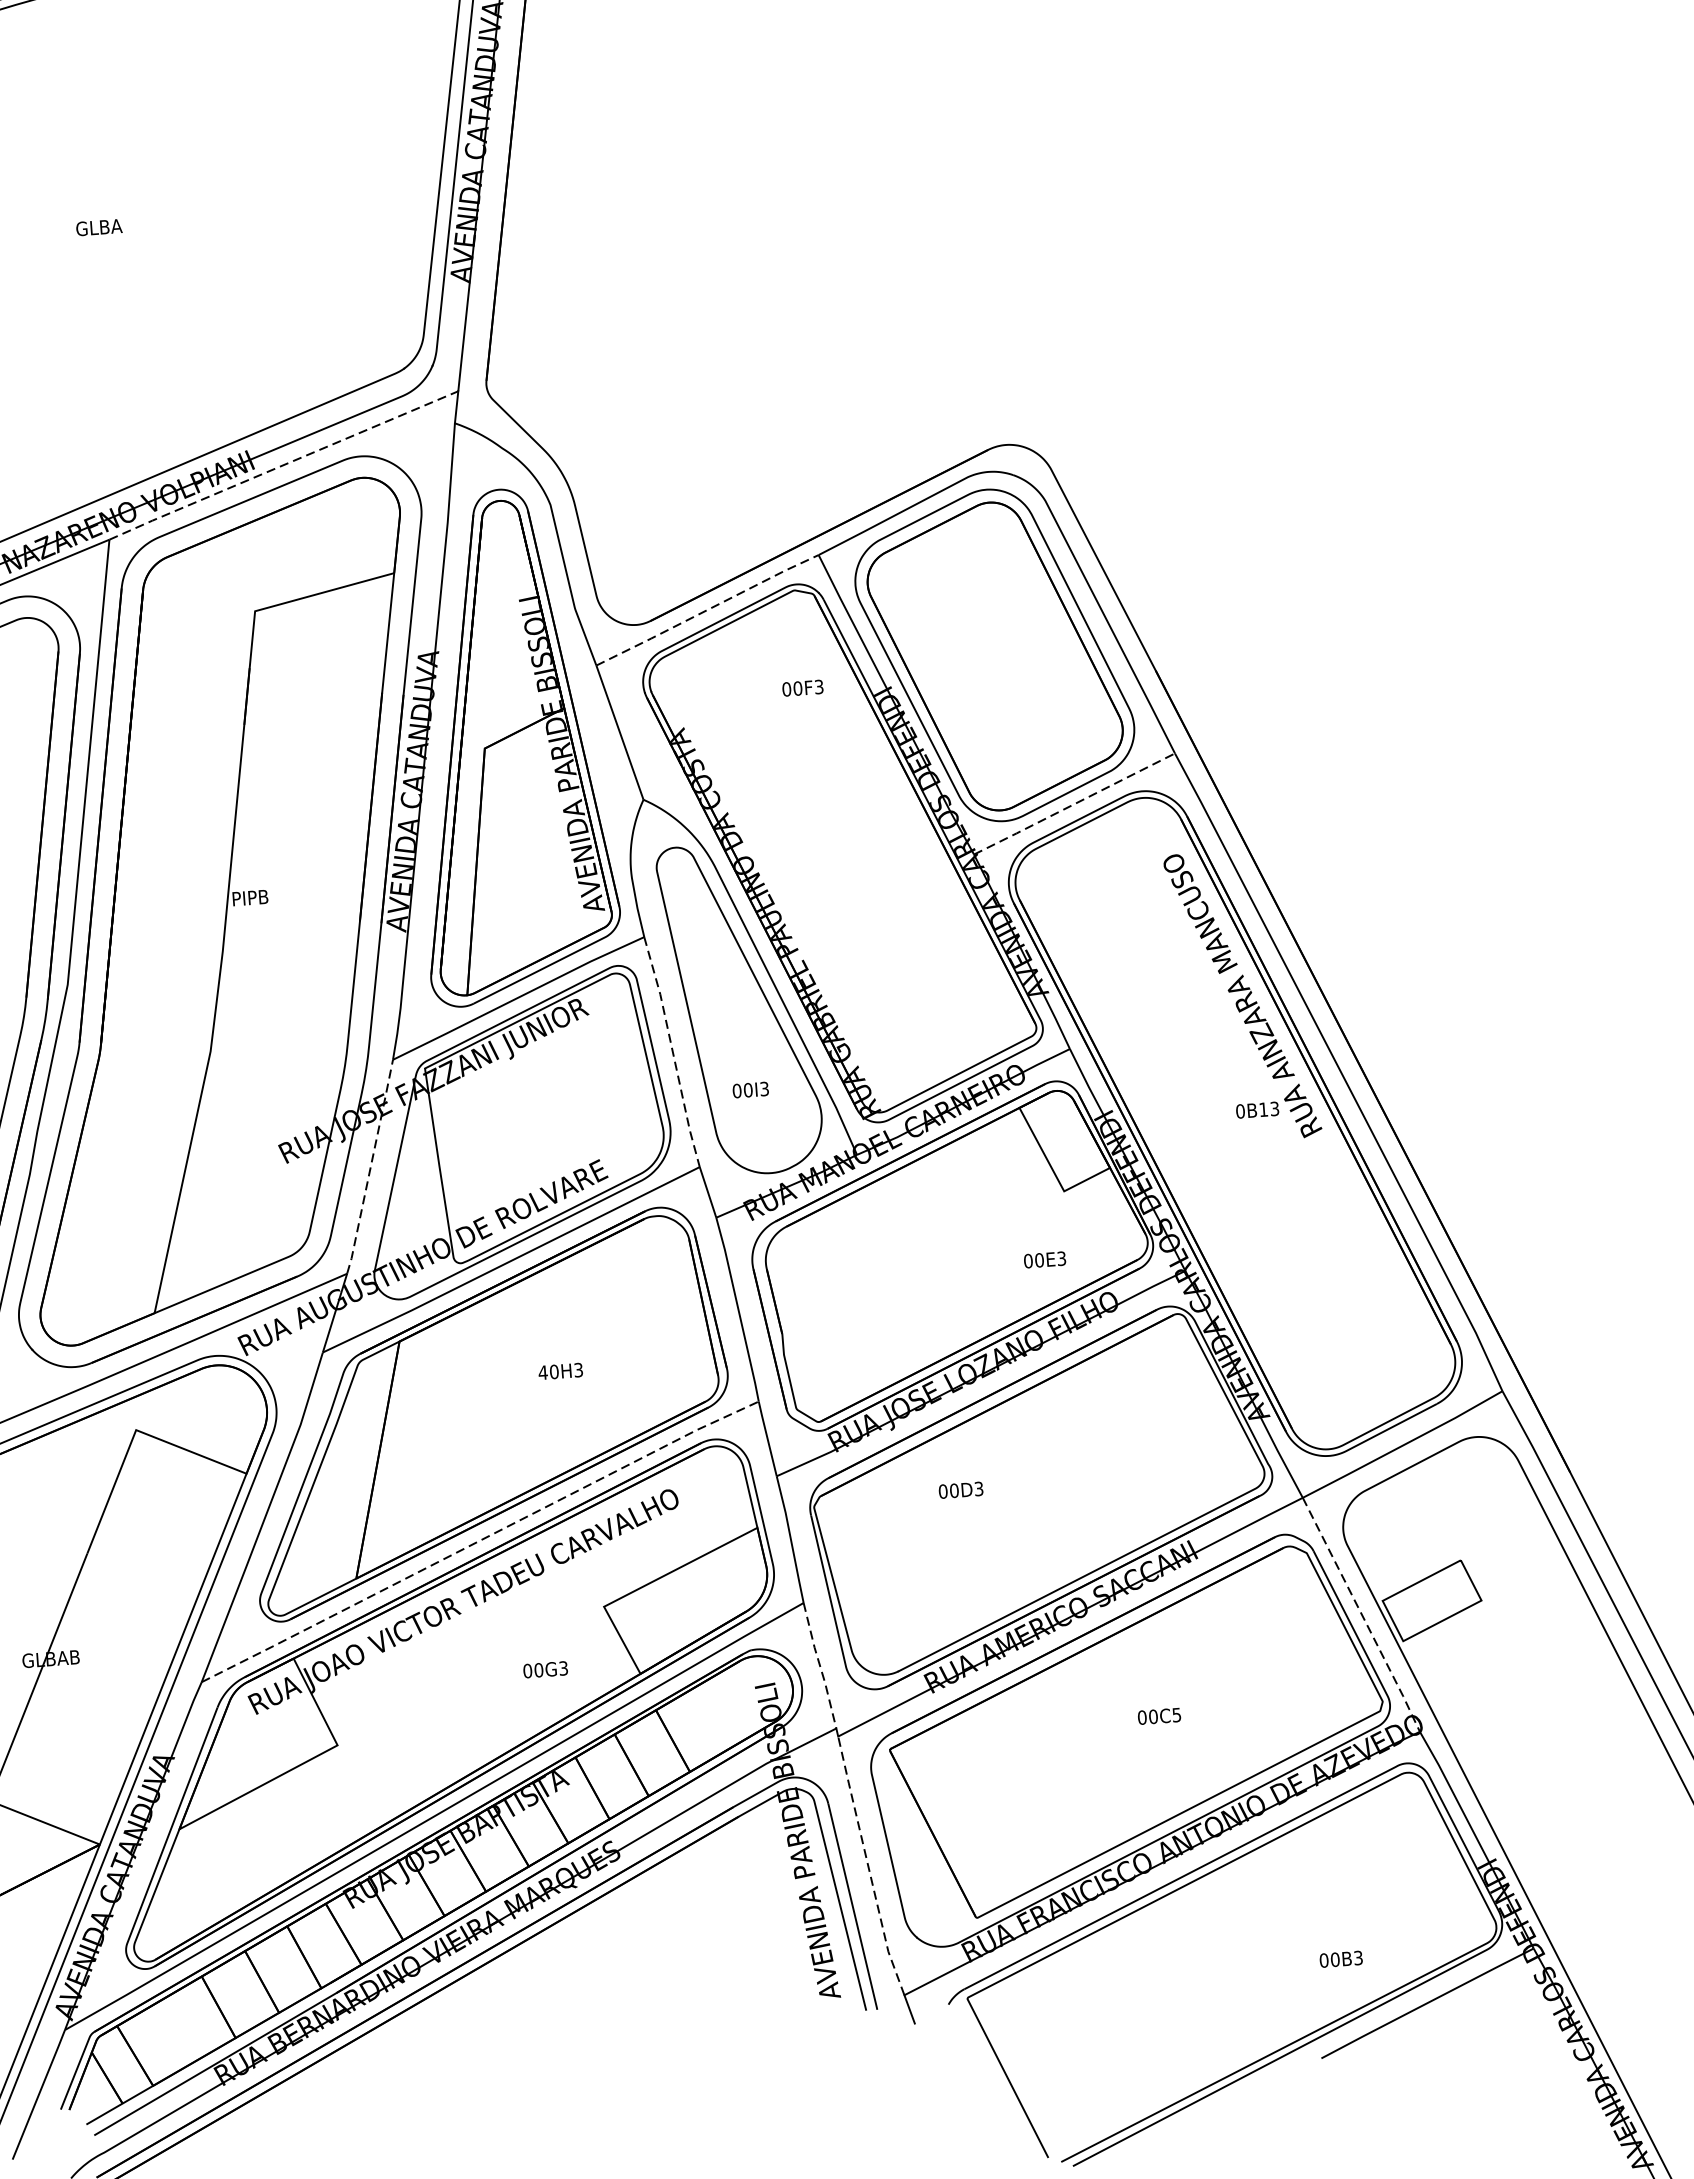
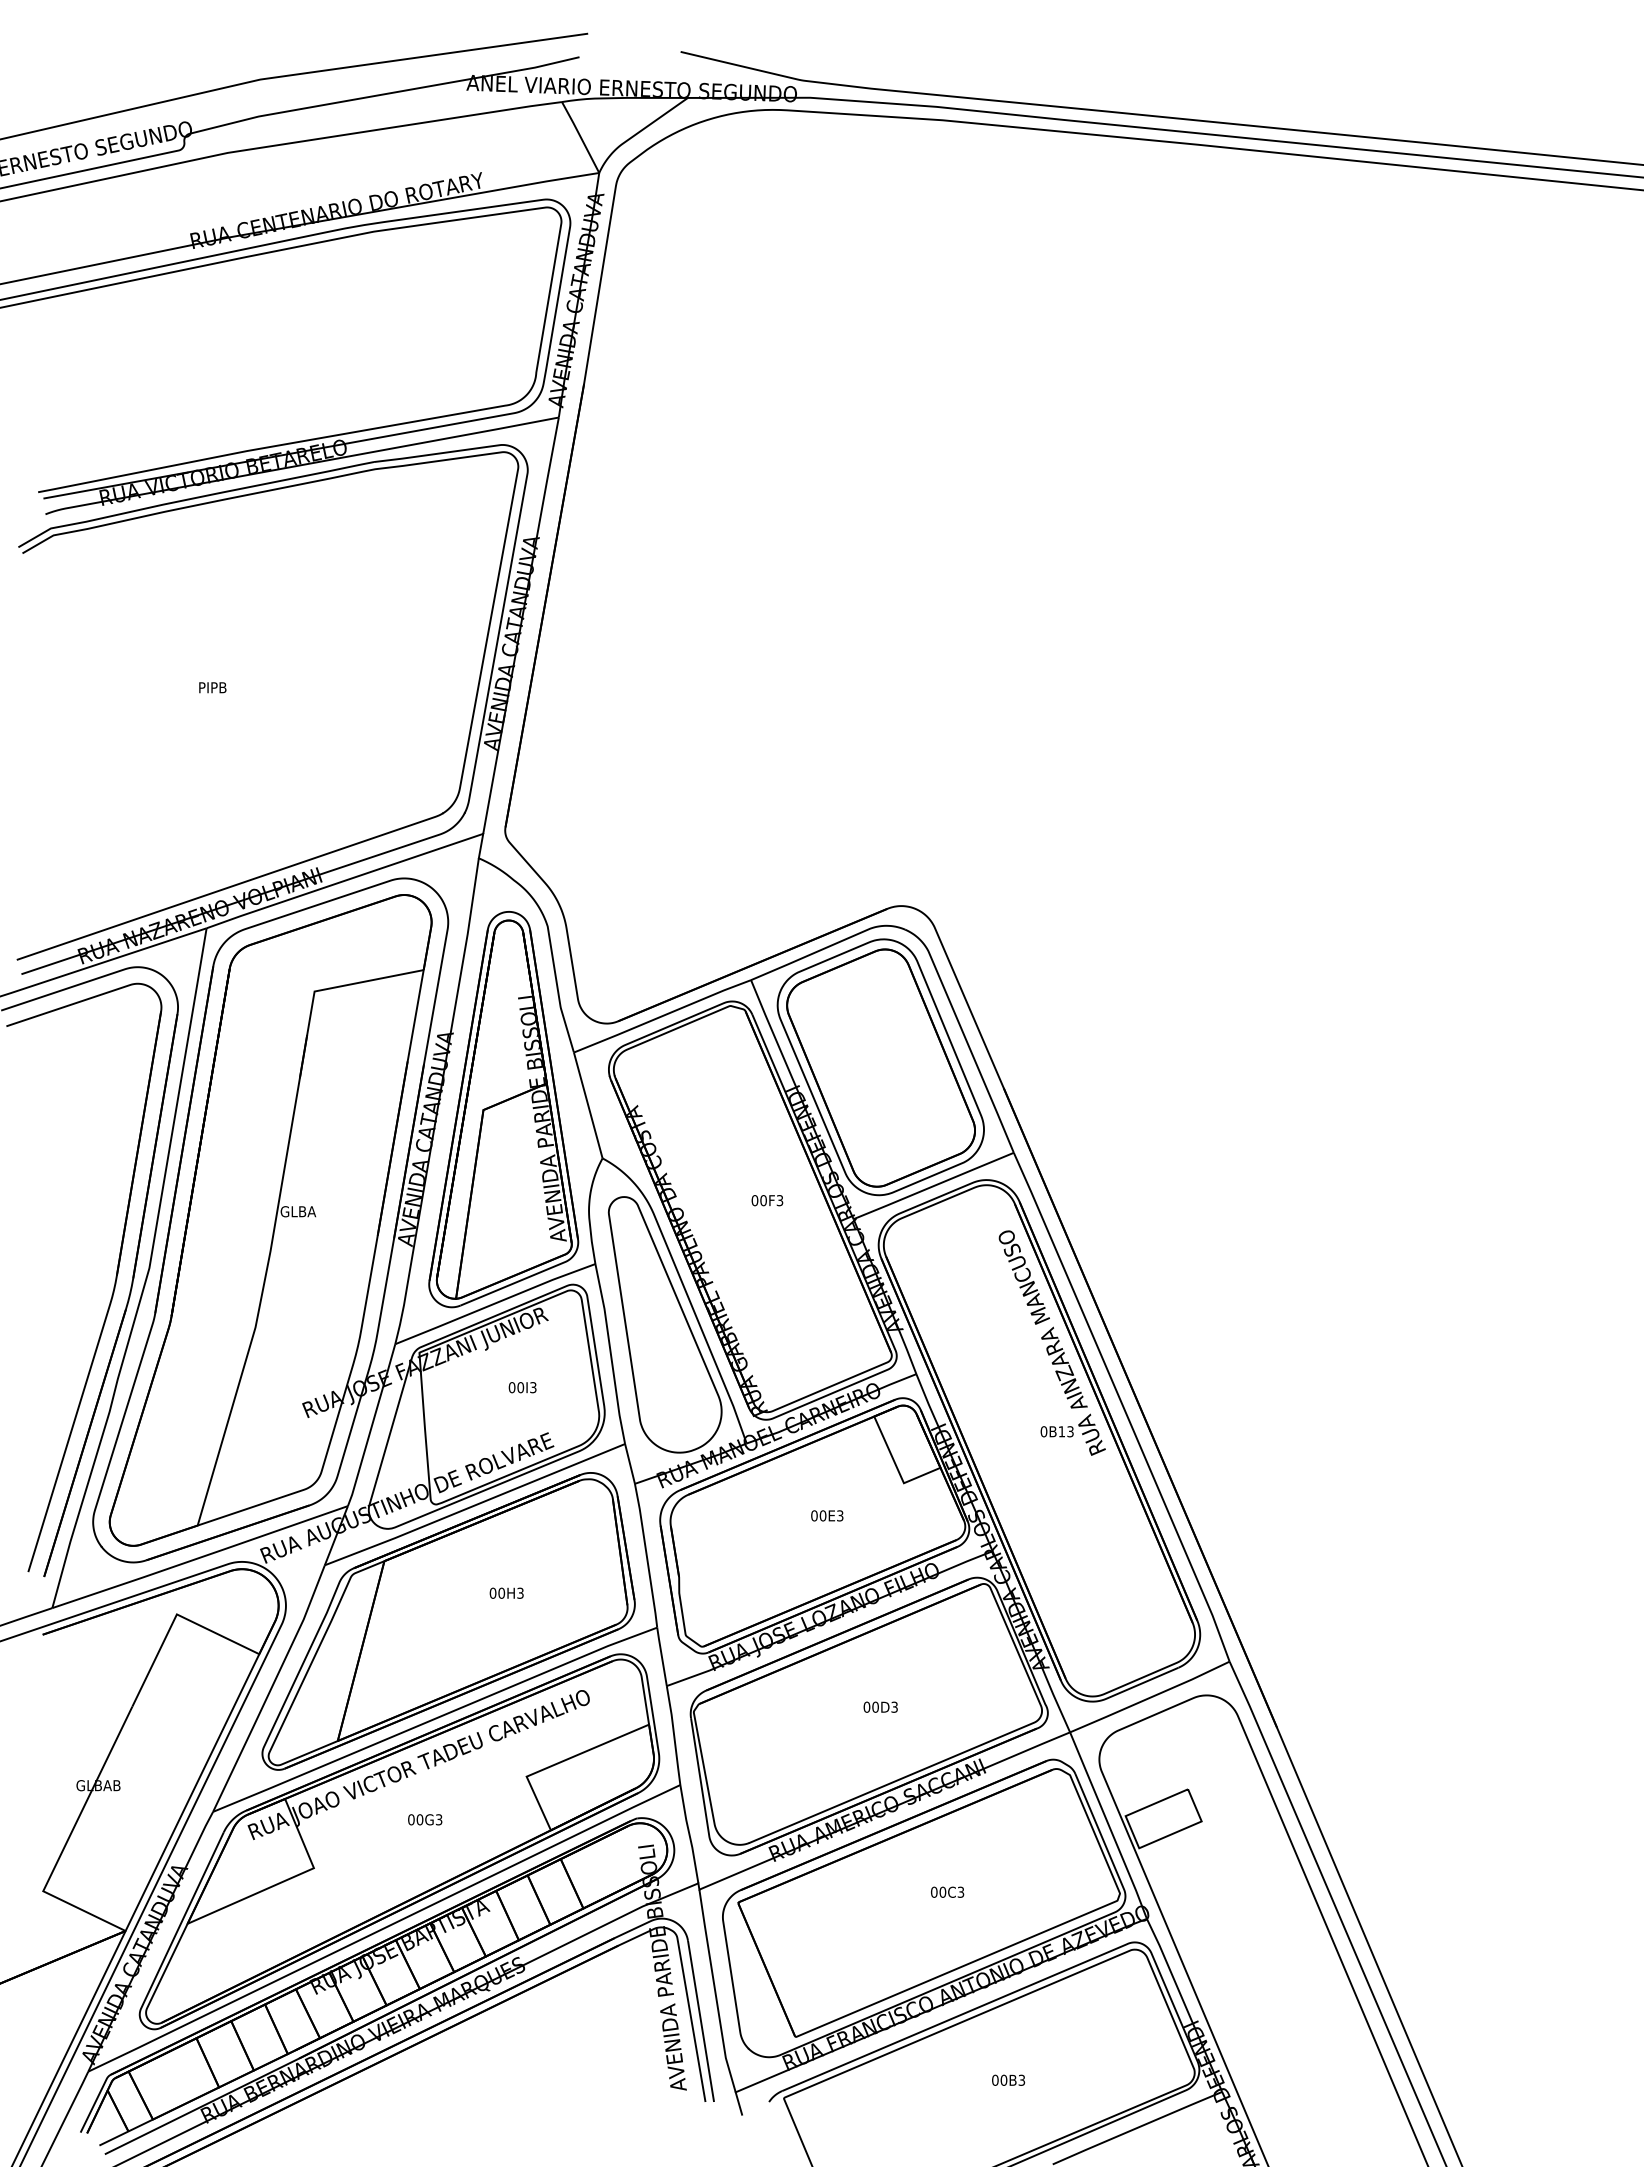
text: (99, 227) -> (216, 687), GLBA -> PIPB
line: (283, 464) -> (344, 880), dashed -> solid
line: (707, 610) -> (662, 1016), dashed -> solid
text: (802, 688) -> (767, 1200), moved
line: (1075, 803) -> (934, 1185), dashed -> solid
text: (255, 897) -> (298, 1211), PIPB -> GLBA
line: (672, 1052) -> (610, 1354), dashed -> solid
text: (750, 1089) -> (522, 1387), moved
line: (371, 1167) -> (372, 1425), dashed -> solid
text: (1045, 1259) -> (827, 1515), moved
text: (542, 1371) -> (492, 1592), 40H3 -> 00H3
text: (960, 1489) -> (880, 1706), moved
line: (479, 1540) -> (434, 1718), dashed -> solid
line: (1362, 1615) -> (1109, 1826), dashed -> solid
line: (820, 1666) -> (689, 1834), dashed -> solid
text: (545, 1669) -> (425, 1819), moved
text: (1176, 1714) -> (960, 1891), 00C5 -> 00C3
line: (868, 1866) -> (715, 1991), dashed -> solid
text: (1341, 1958) -> (1008, 2079), moved

